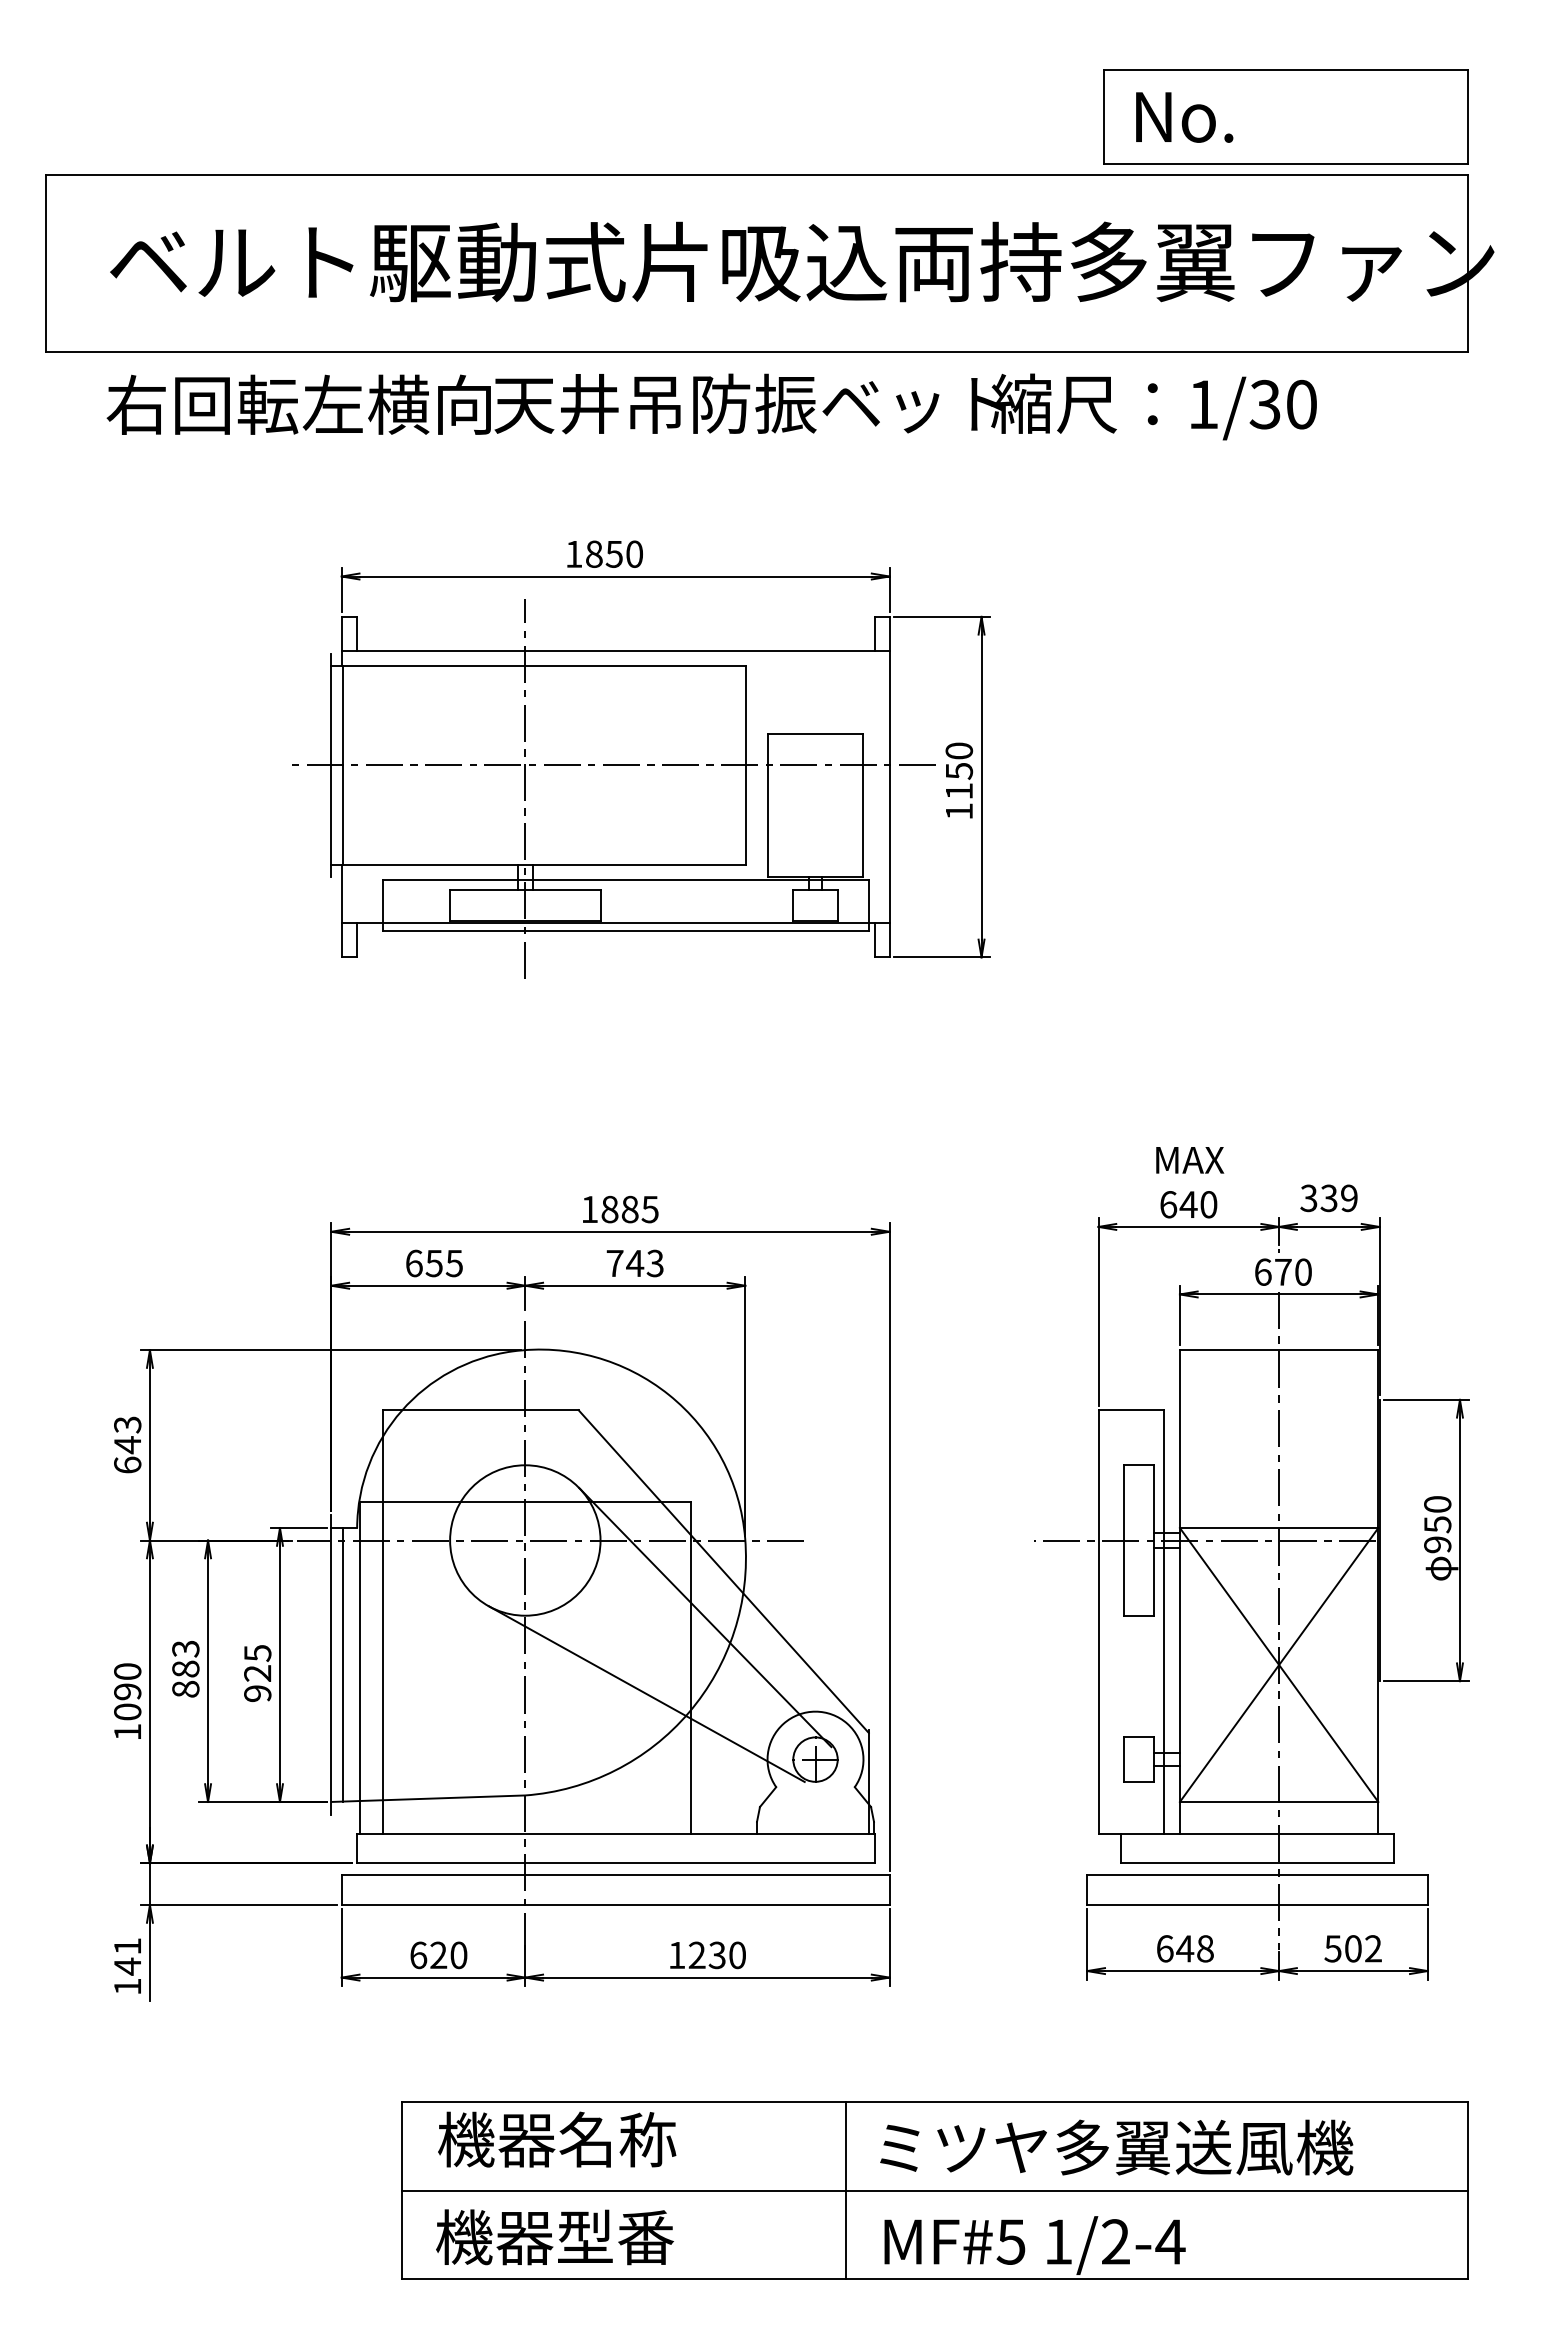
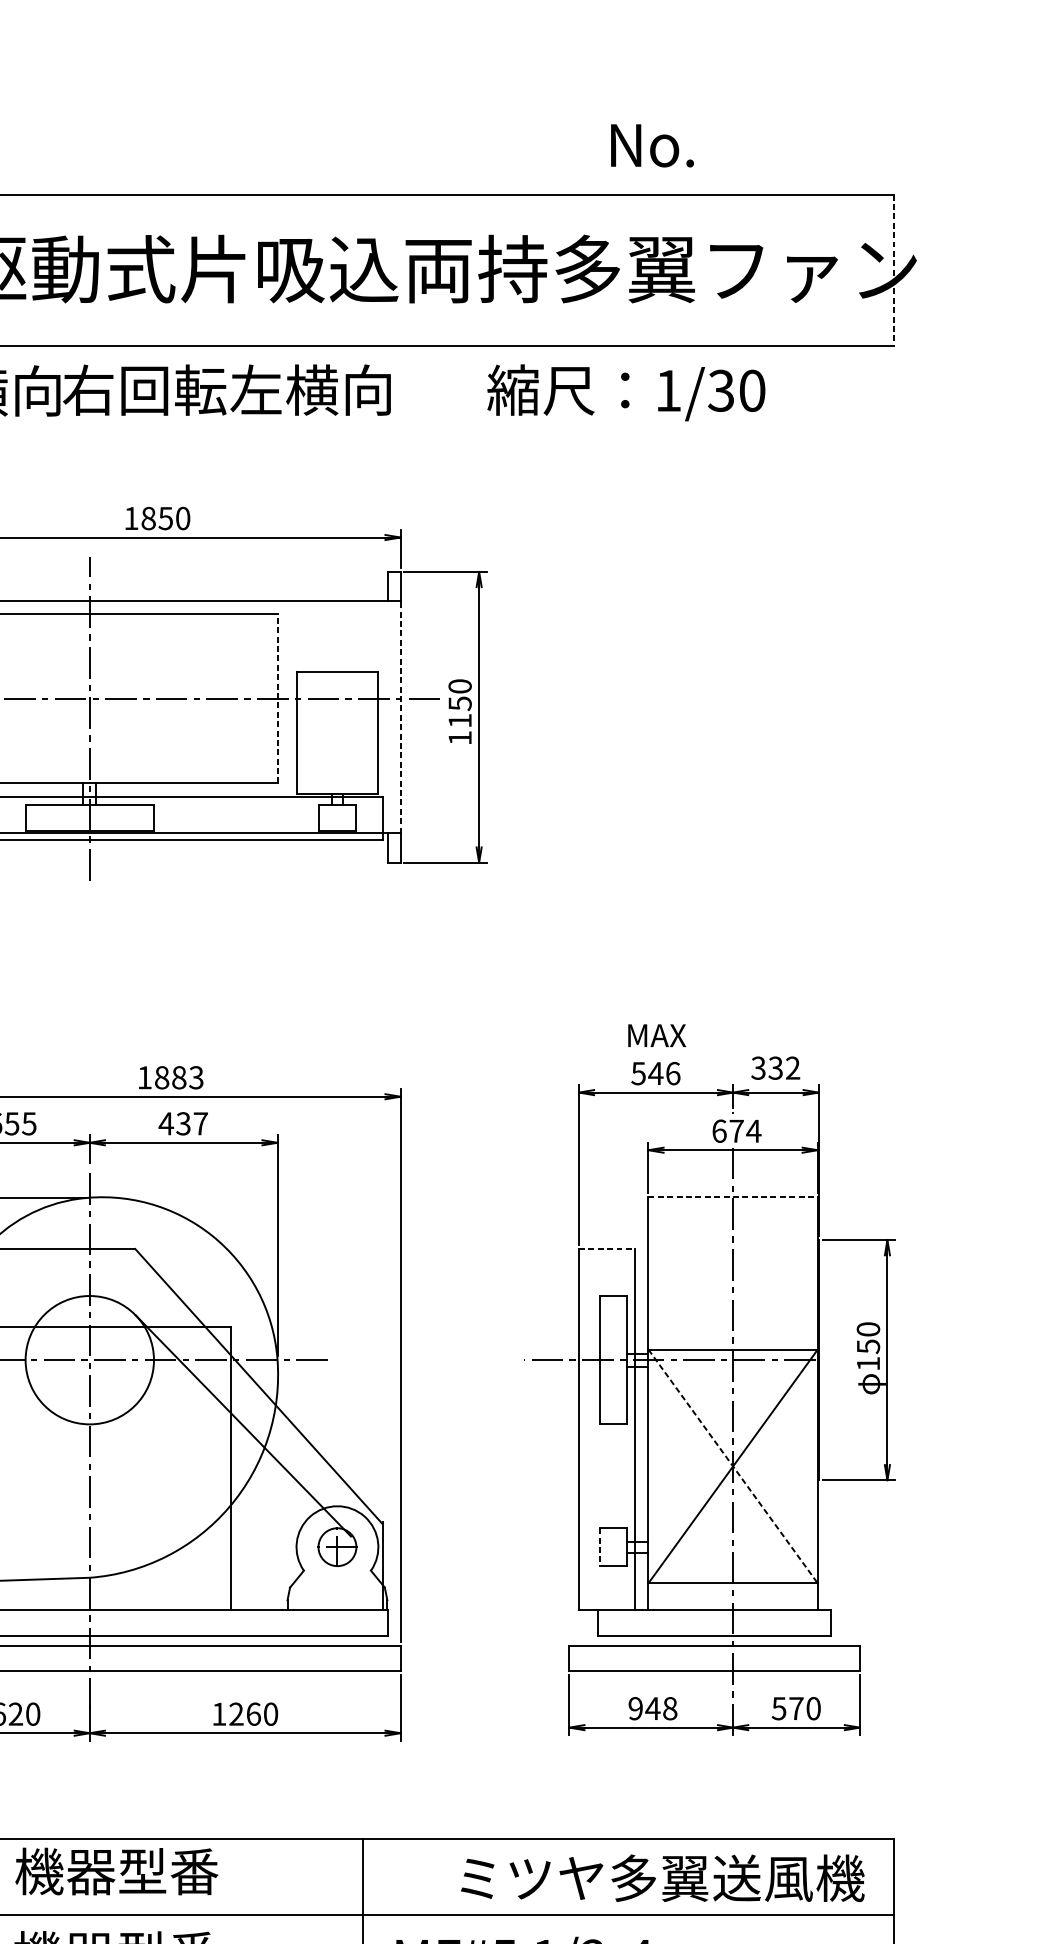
part: (1285, 116) -> (738, 144), removed
line: (1467, 263) -> (893, 270), solid -> dashed
text: (747, 403) -> (279, 389), 天井吊防振ベット -> 右回転左横向
line: (745, 765) -> (277, 698), solid -> dashed
line: (889, 786) -> (400, 716), solid -> dashed
text: (1349, 1198) -> (793, 1068), 339 -> 332
text: (1188, 1204) -> (655, 1073), 640 -> 546
text: (650, 1208) -> (196, 1076), 1885 -> 1883
text: (634, 1263) -> (182, 1123), 743 -> 437
text: (1303, 1271) -> (753, 1130), 670 -> 674
line: (1279, 1349) -> (733, 1197), solid -> dashed
line: (1131, 1410) -> (607, 1249), solid -> dashed
text: (1437, 1544) -> (868, 1363), 950 -> 150
line: (1279, 1665) -> (733, 1466), solid -> dashed
line: (646, 1693) -> (193, 1490), removed
line: (1123, 1760) -> (600, 1547), solid -> dashed
text: (1164, 1948) -> (635, 1708), 648 -> 948
text: (1363, 1948) -> (805, 1708), 502 -> 570
text: (716, 1955) -> (252, 1714), 1230 -> 1260
text: (617, 2139) -> (168, 1871), 機器名称 -> 機器型番
text: (1116, 2147) -> (662, 1878), moved

